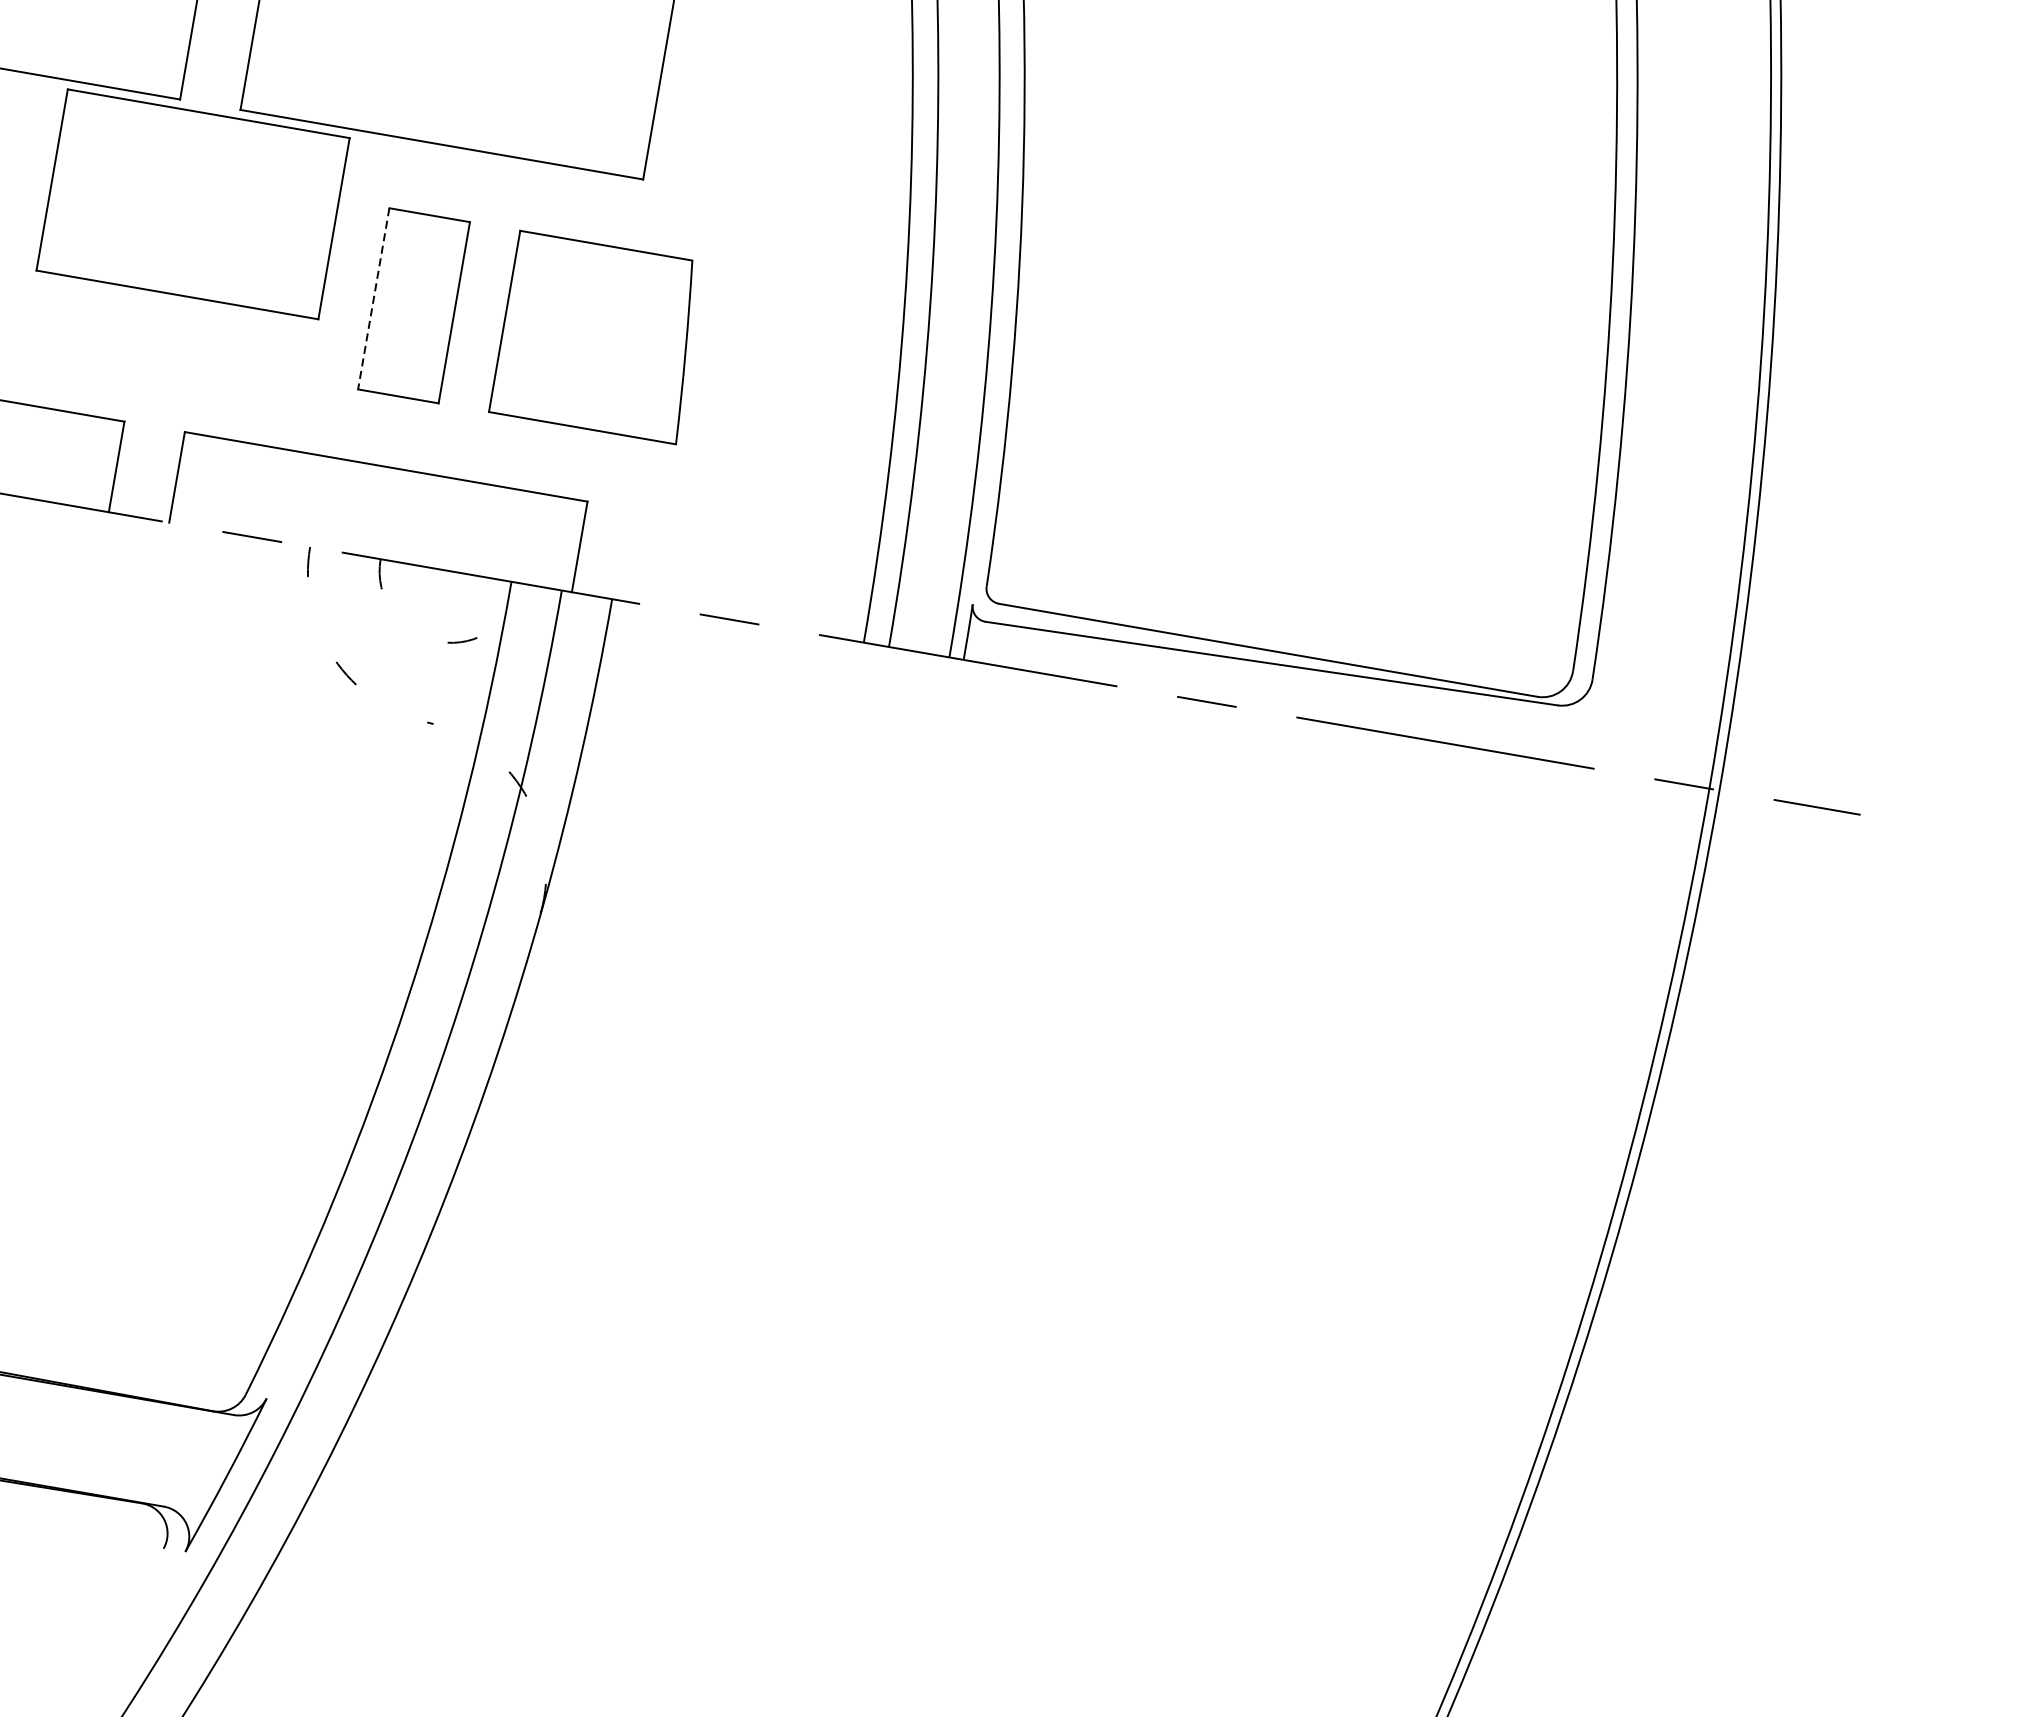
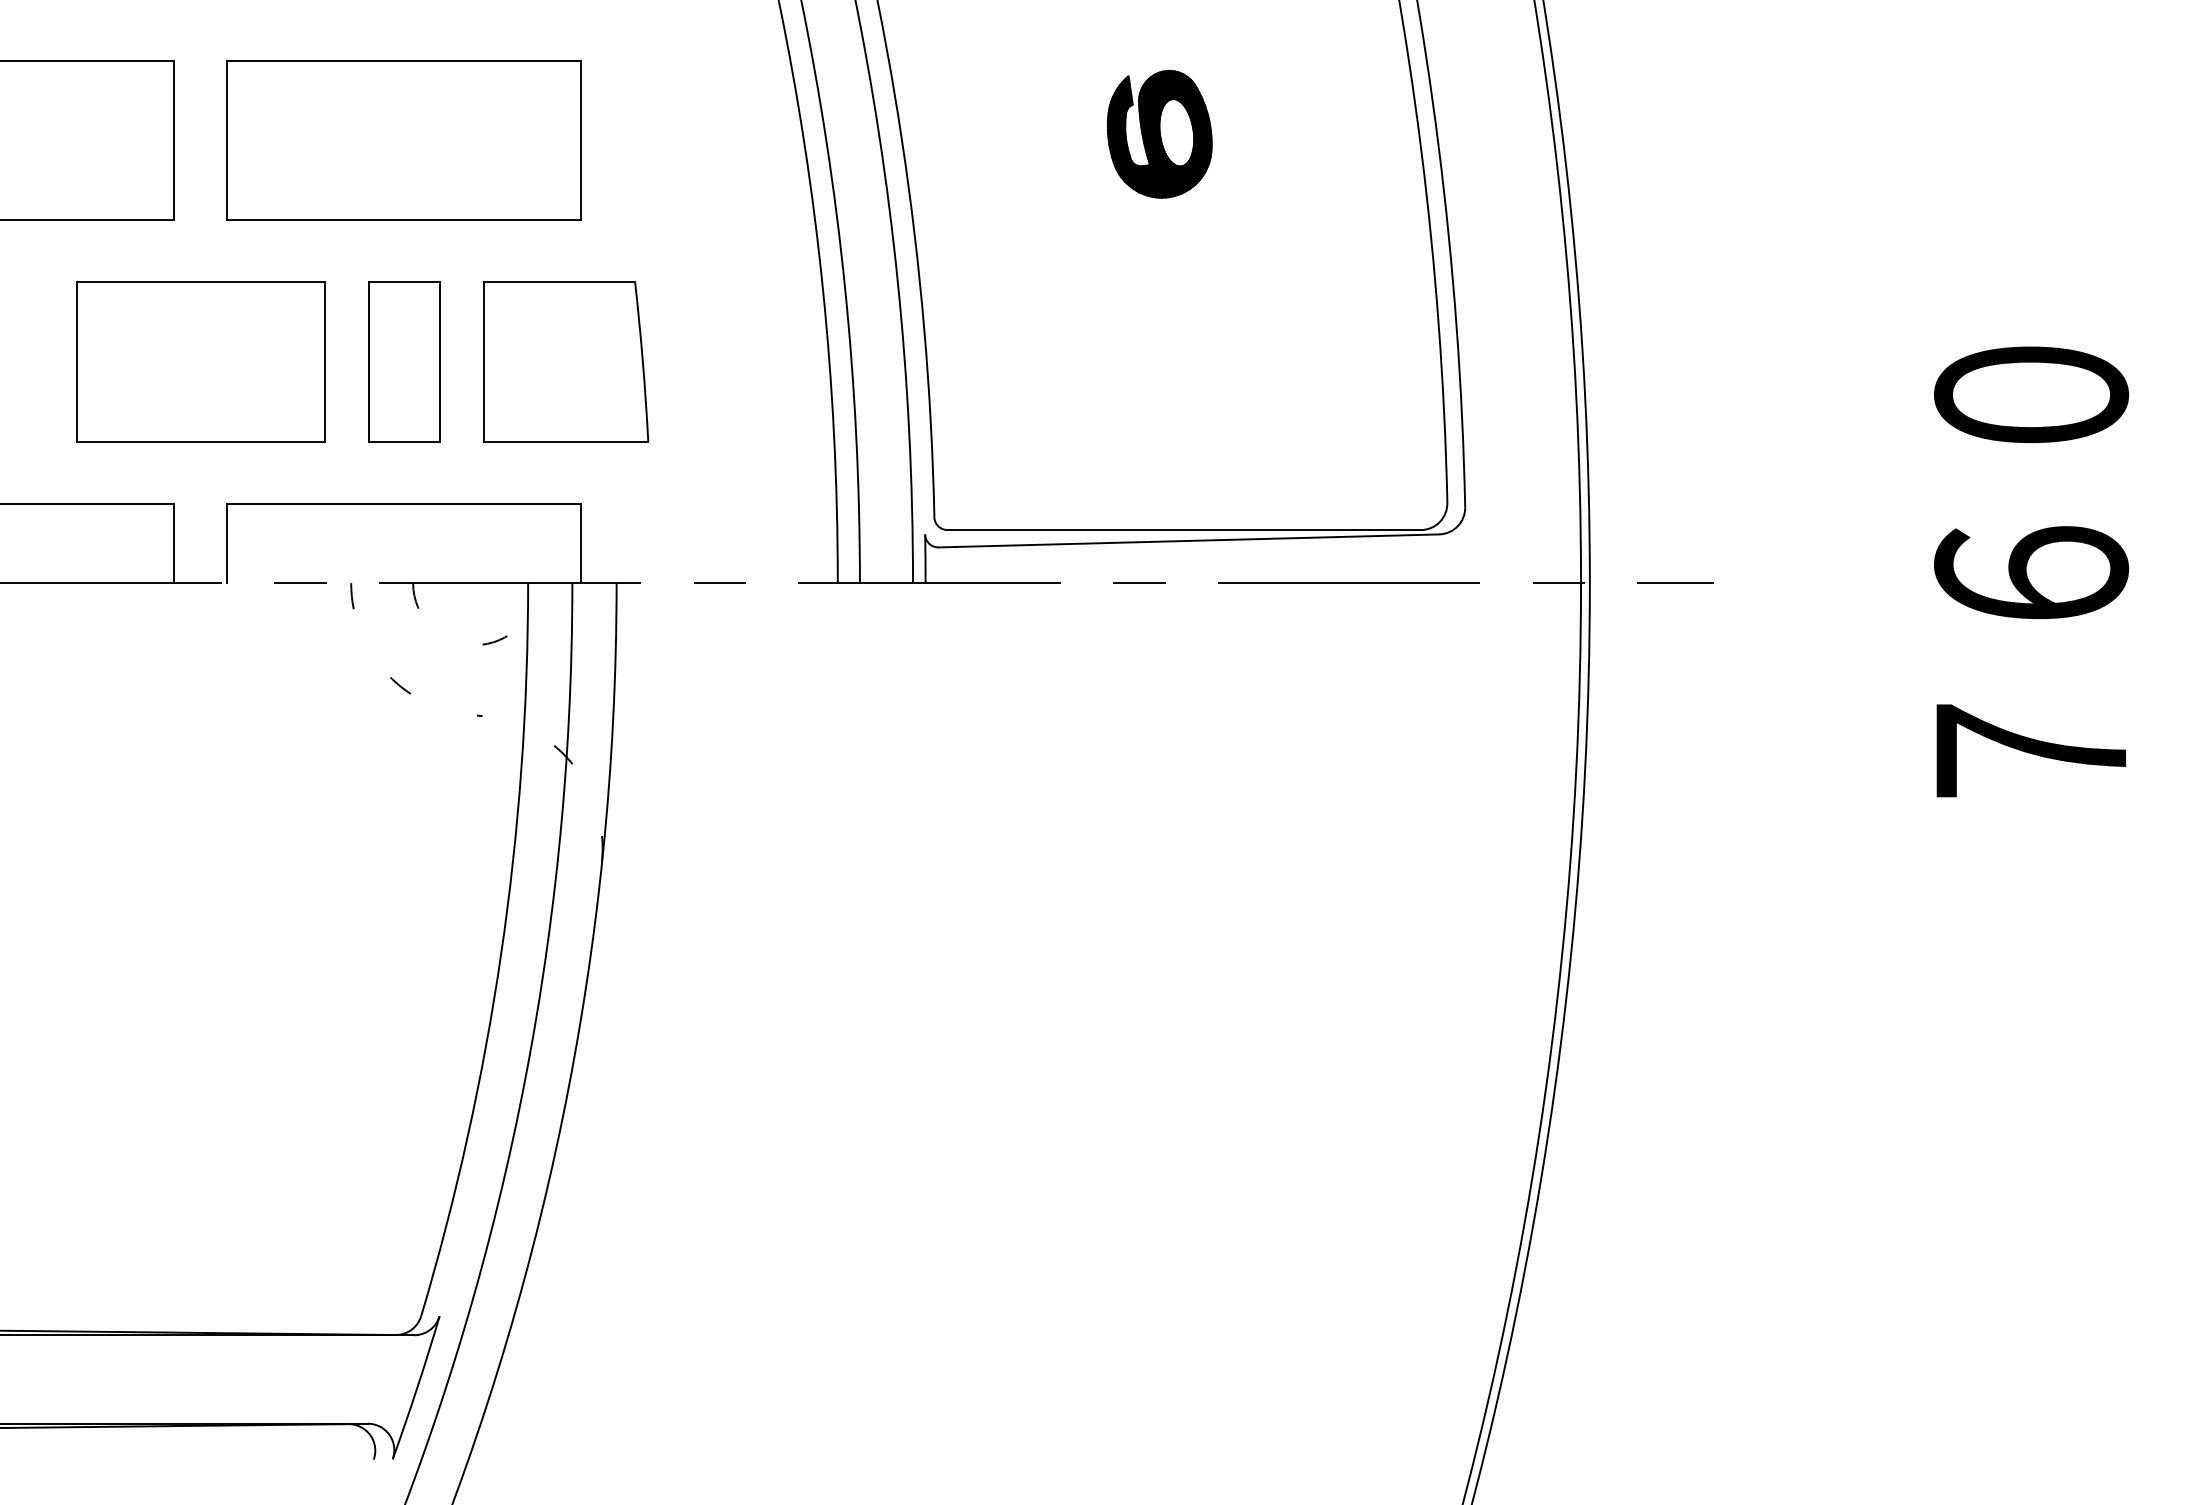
part: (1318, 195) -> (1159, 134), added
part: (192, 203) -> (200, 361), moved
line: (373, 298) -> (368, 361), dashed -> solid

